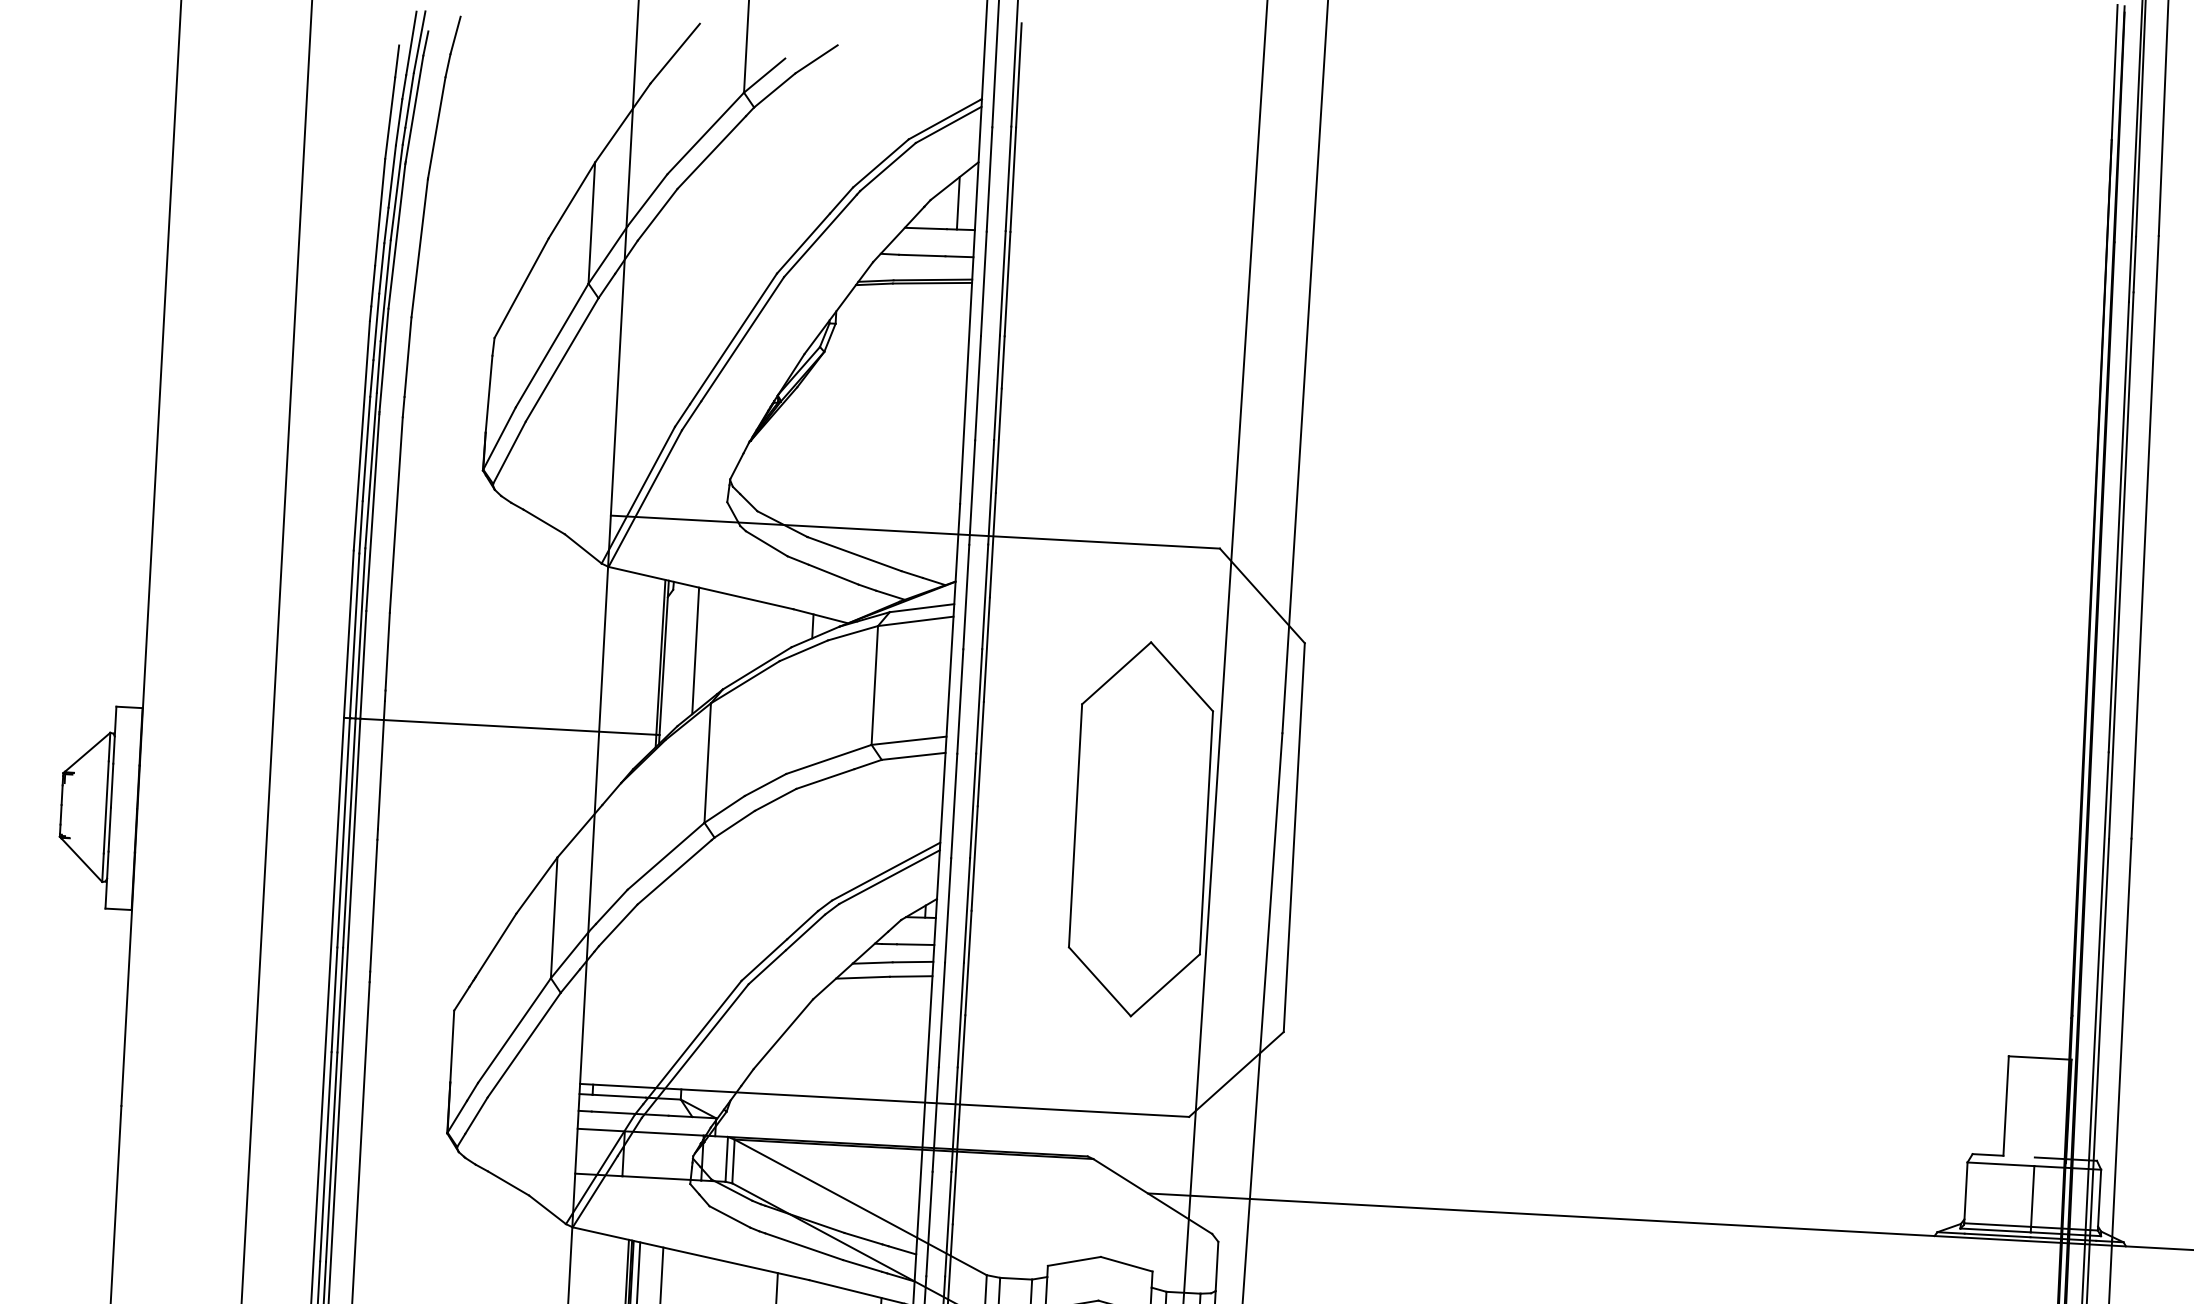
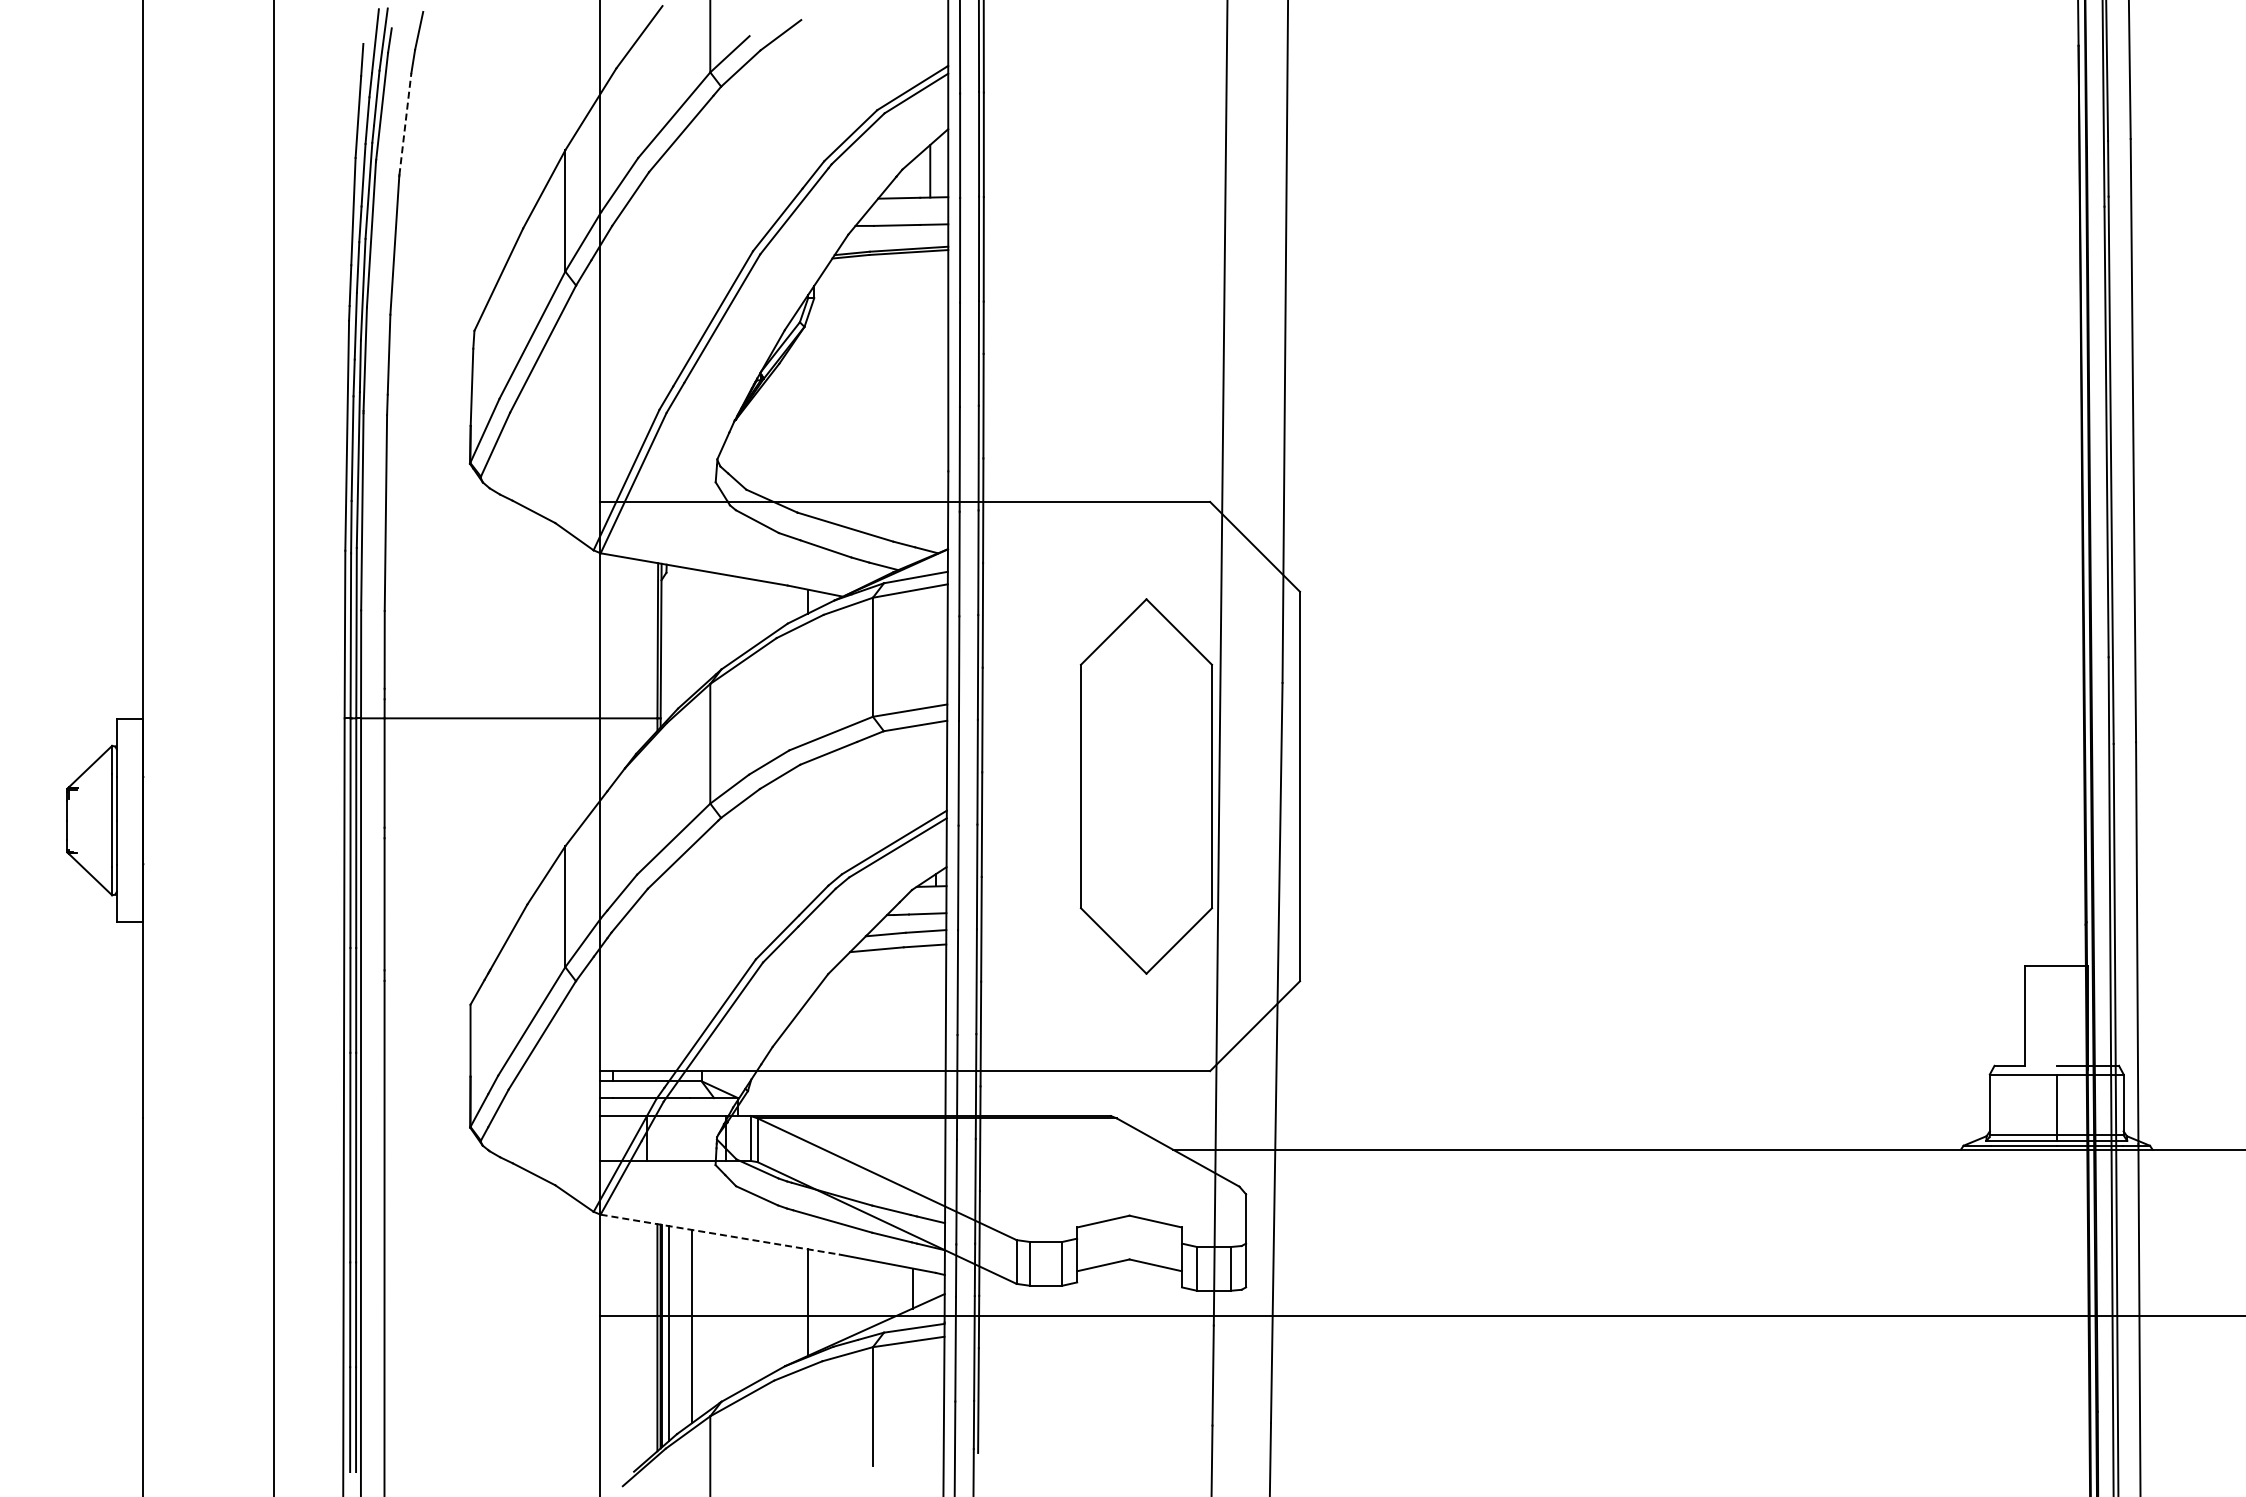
line: (436, 127) -> (405, 123), solid -> dashed
line: (695, 650) -> (692, 632), removed
line: (691, 1253) -> (720, 1234), solid -> dashed

